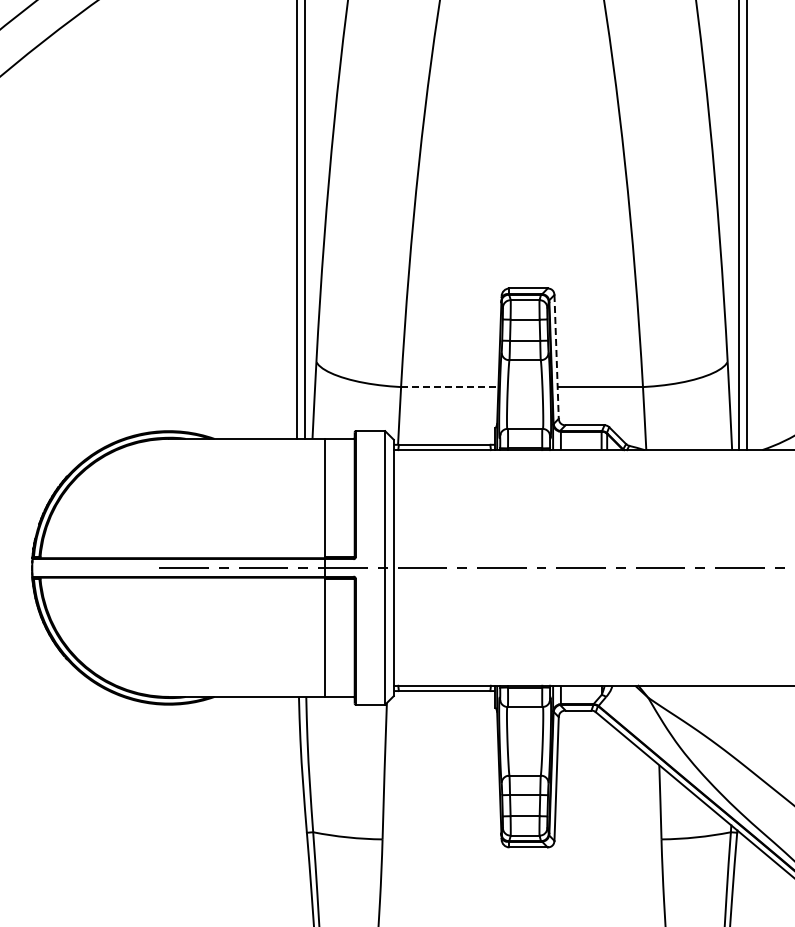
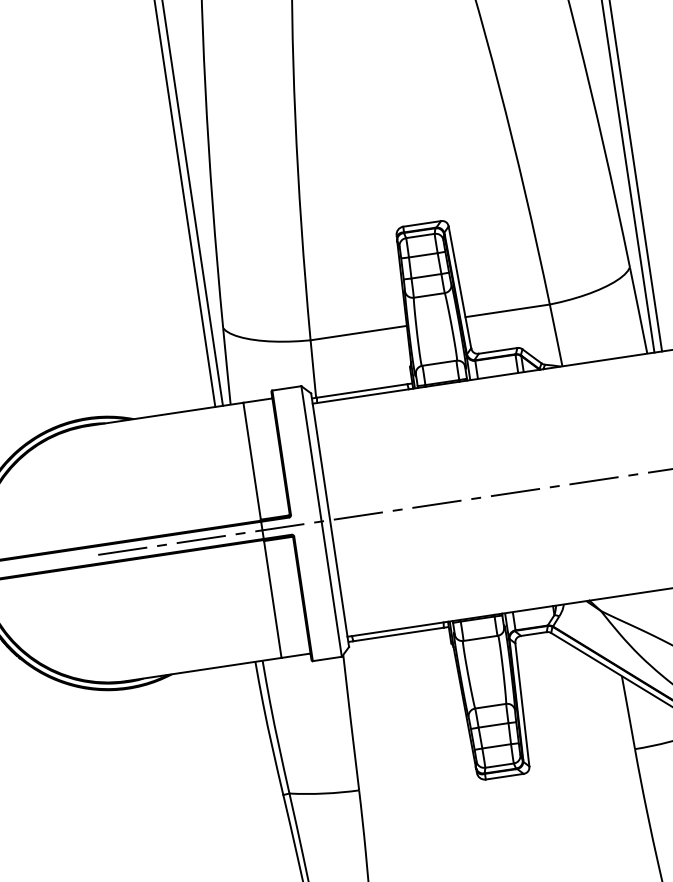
line: (556, 356) -> (459, 287), dashed -> solid
line: (449, 387) -> (358, 333), dashed -> solid

